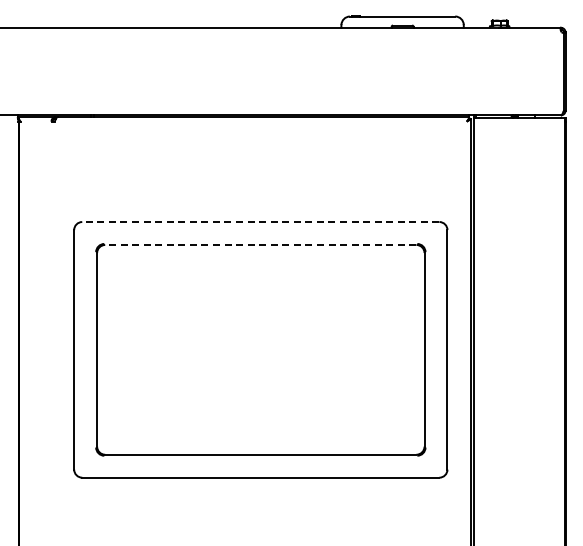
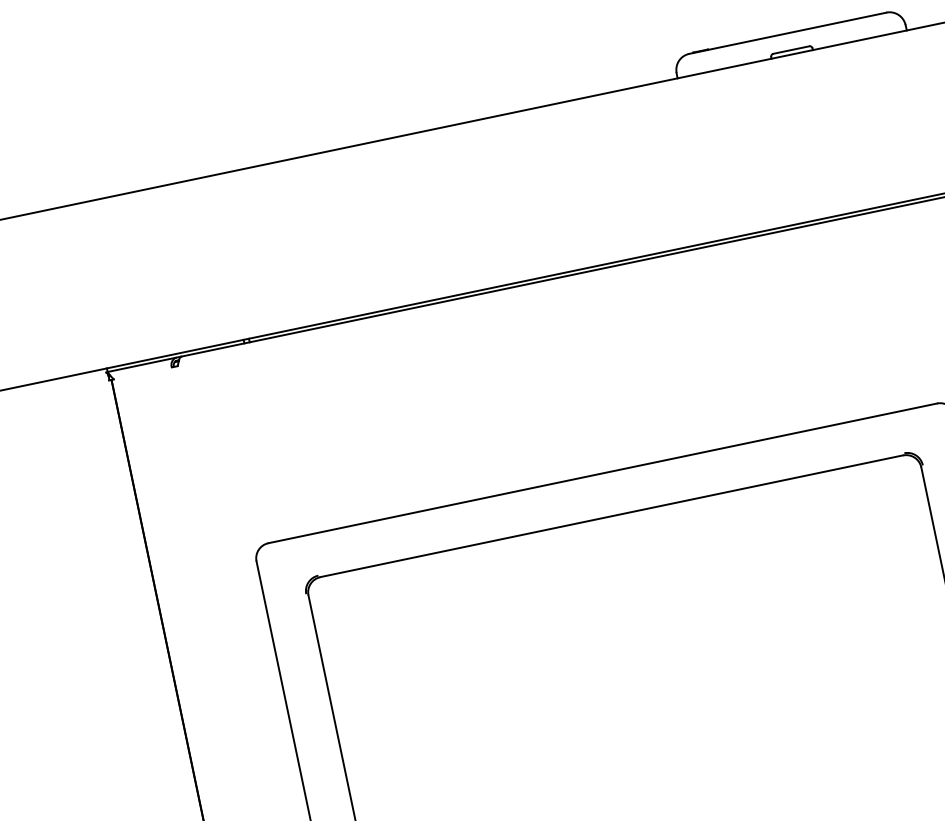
line: (260, 222) -> (602, 474), dashed -> solid
line: (260, 244) -> (610, 515), dashed -> solid

